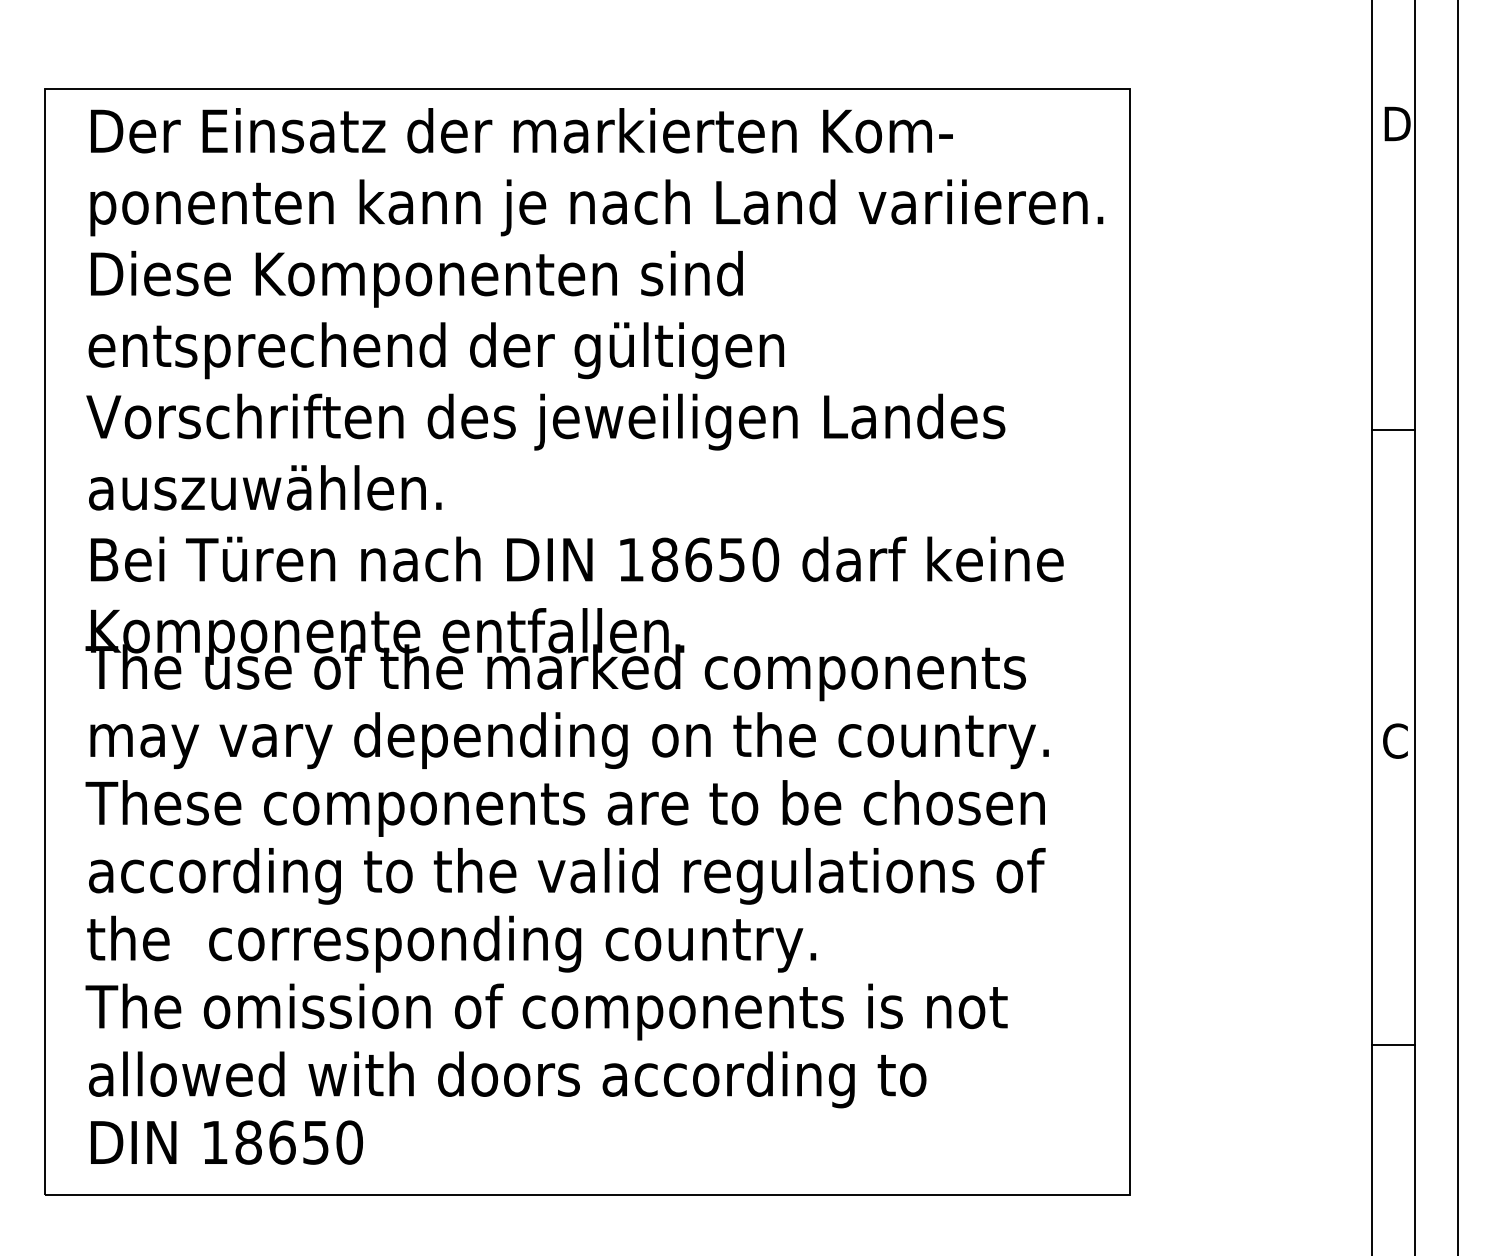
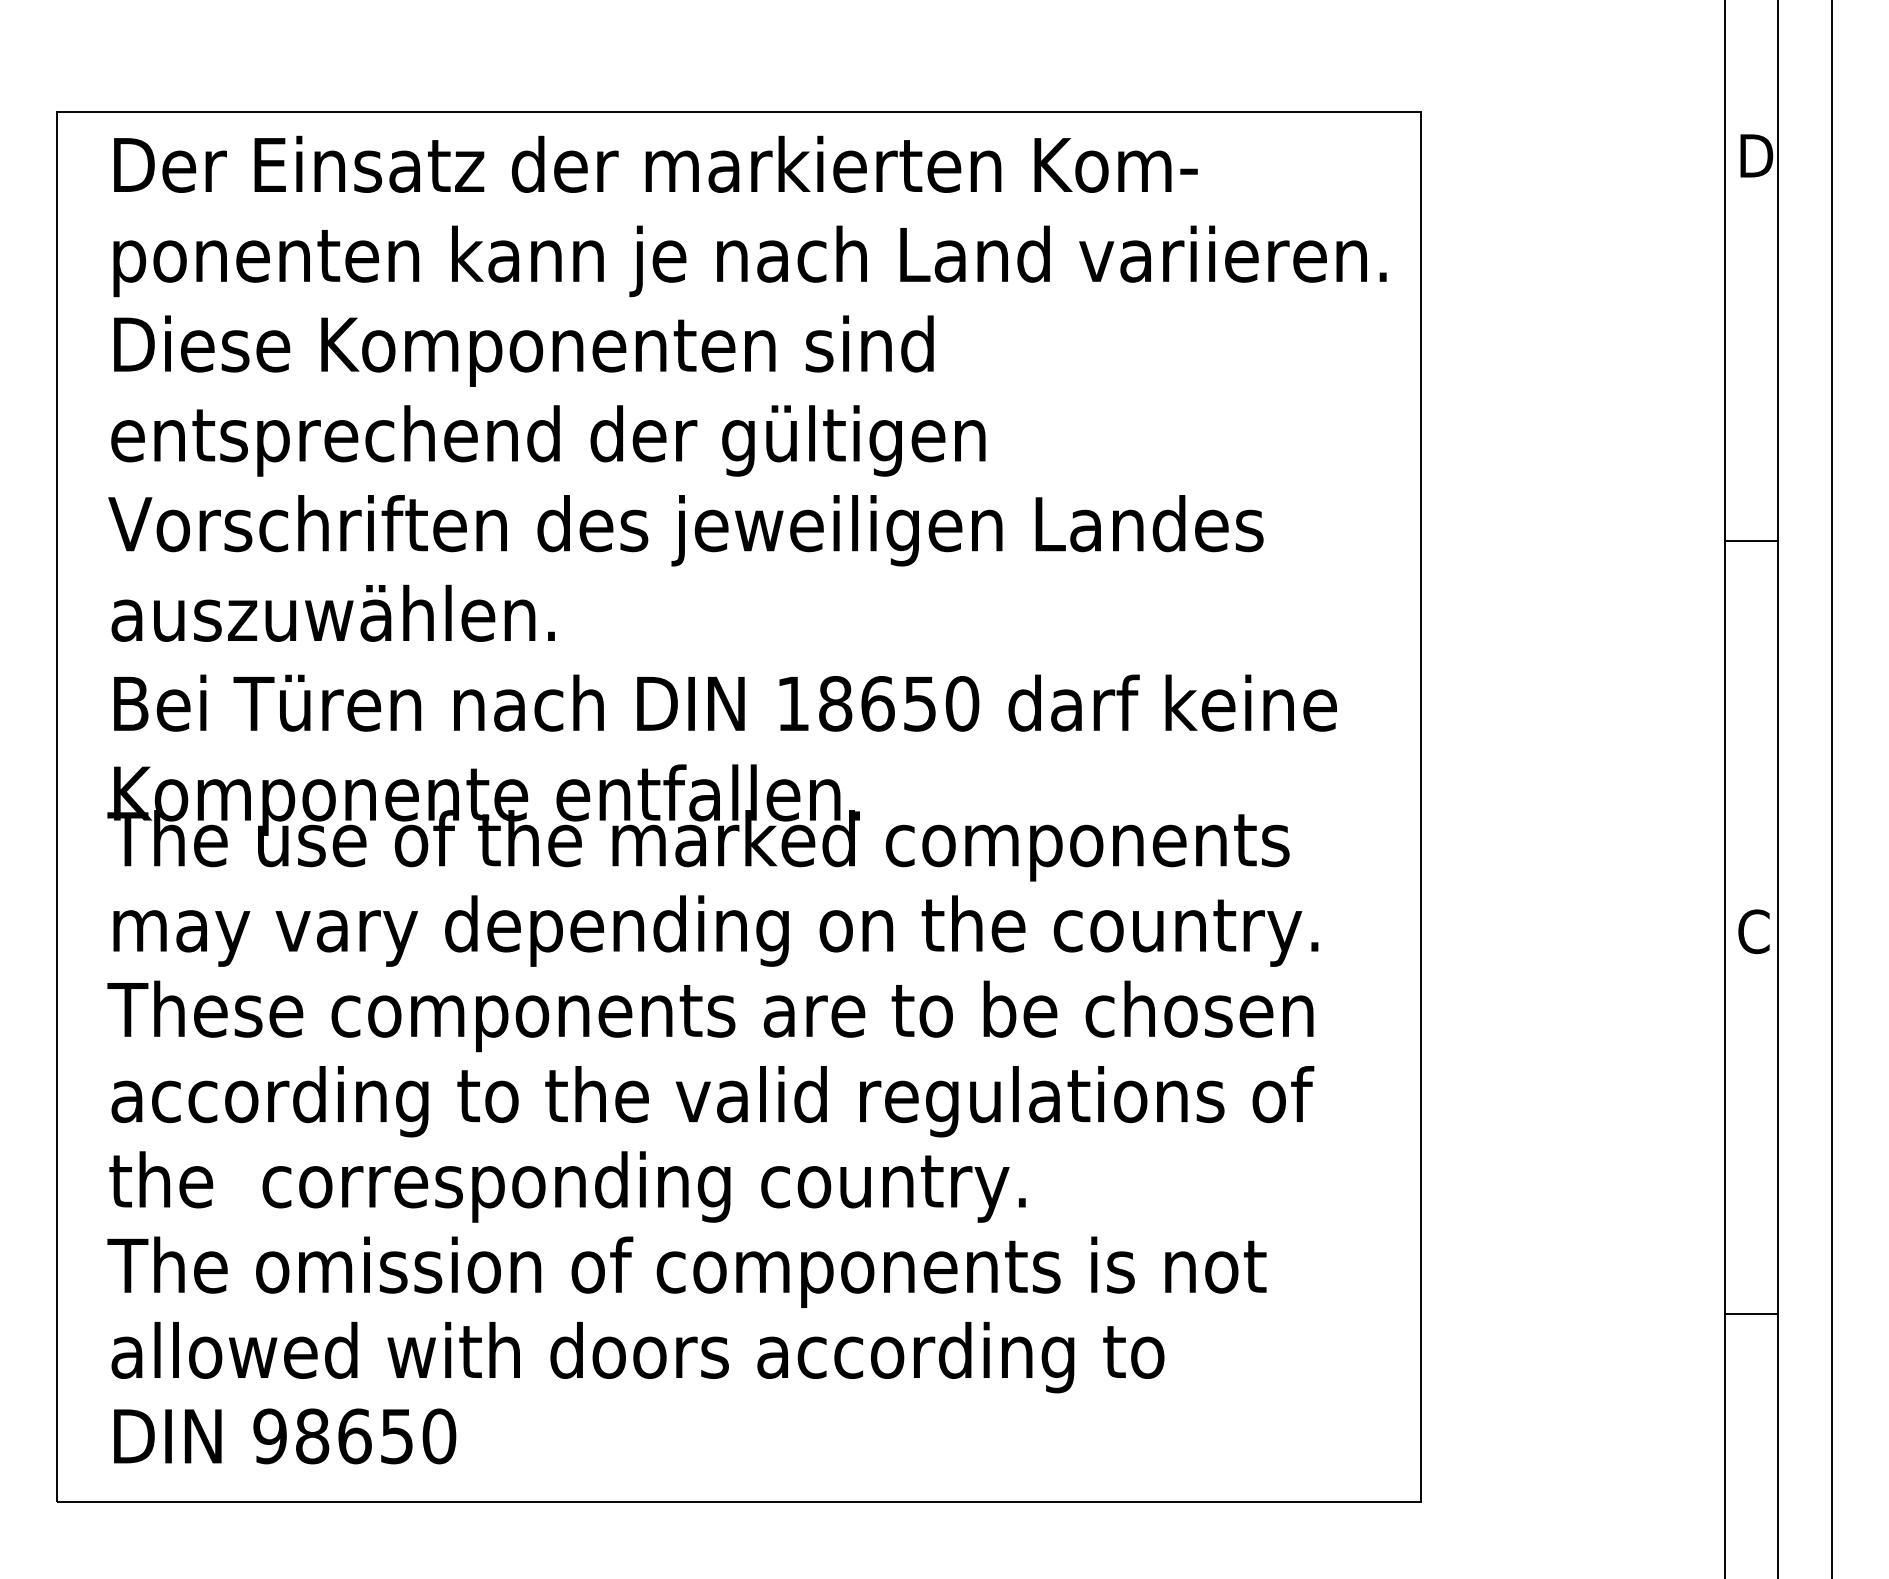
text: (214, 1142) -> (269, 1436), 18650 -> 98650

